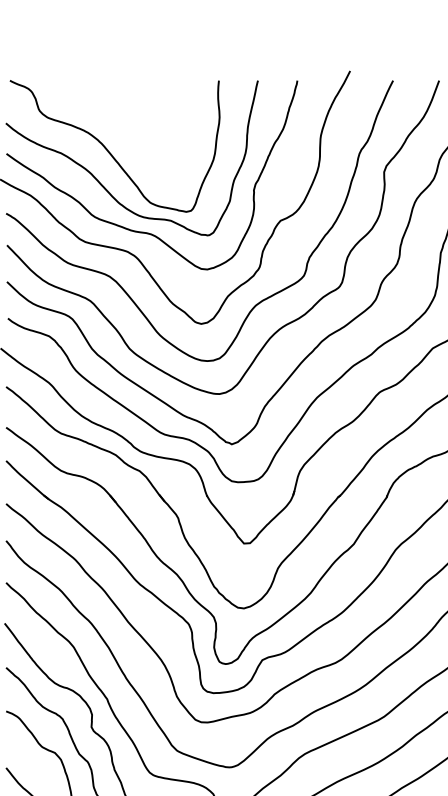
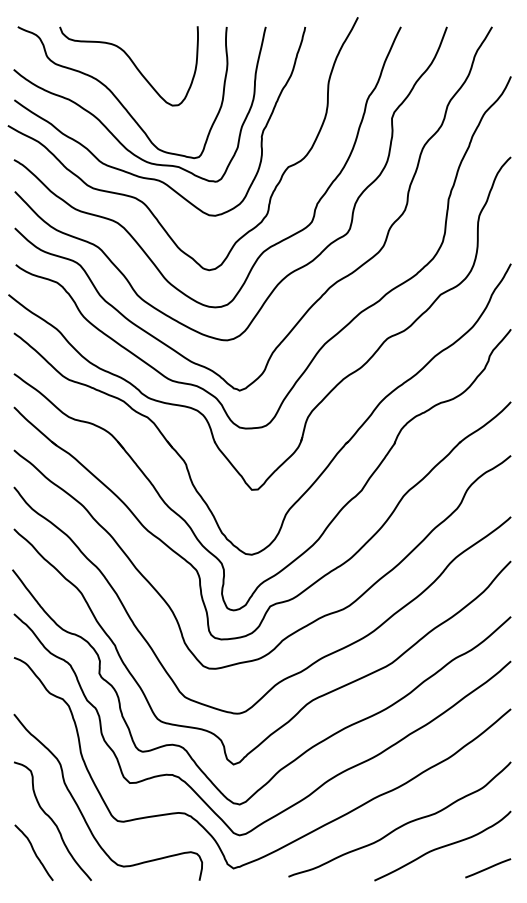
curve: (123, 116) -> (131, 62), added

